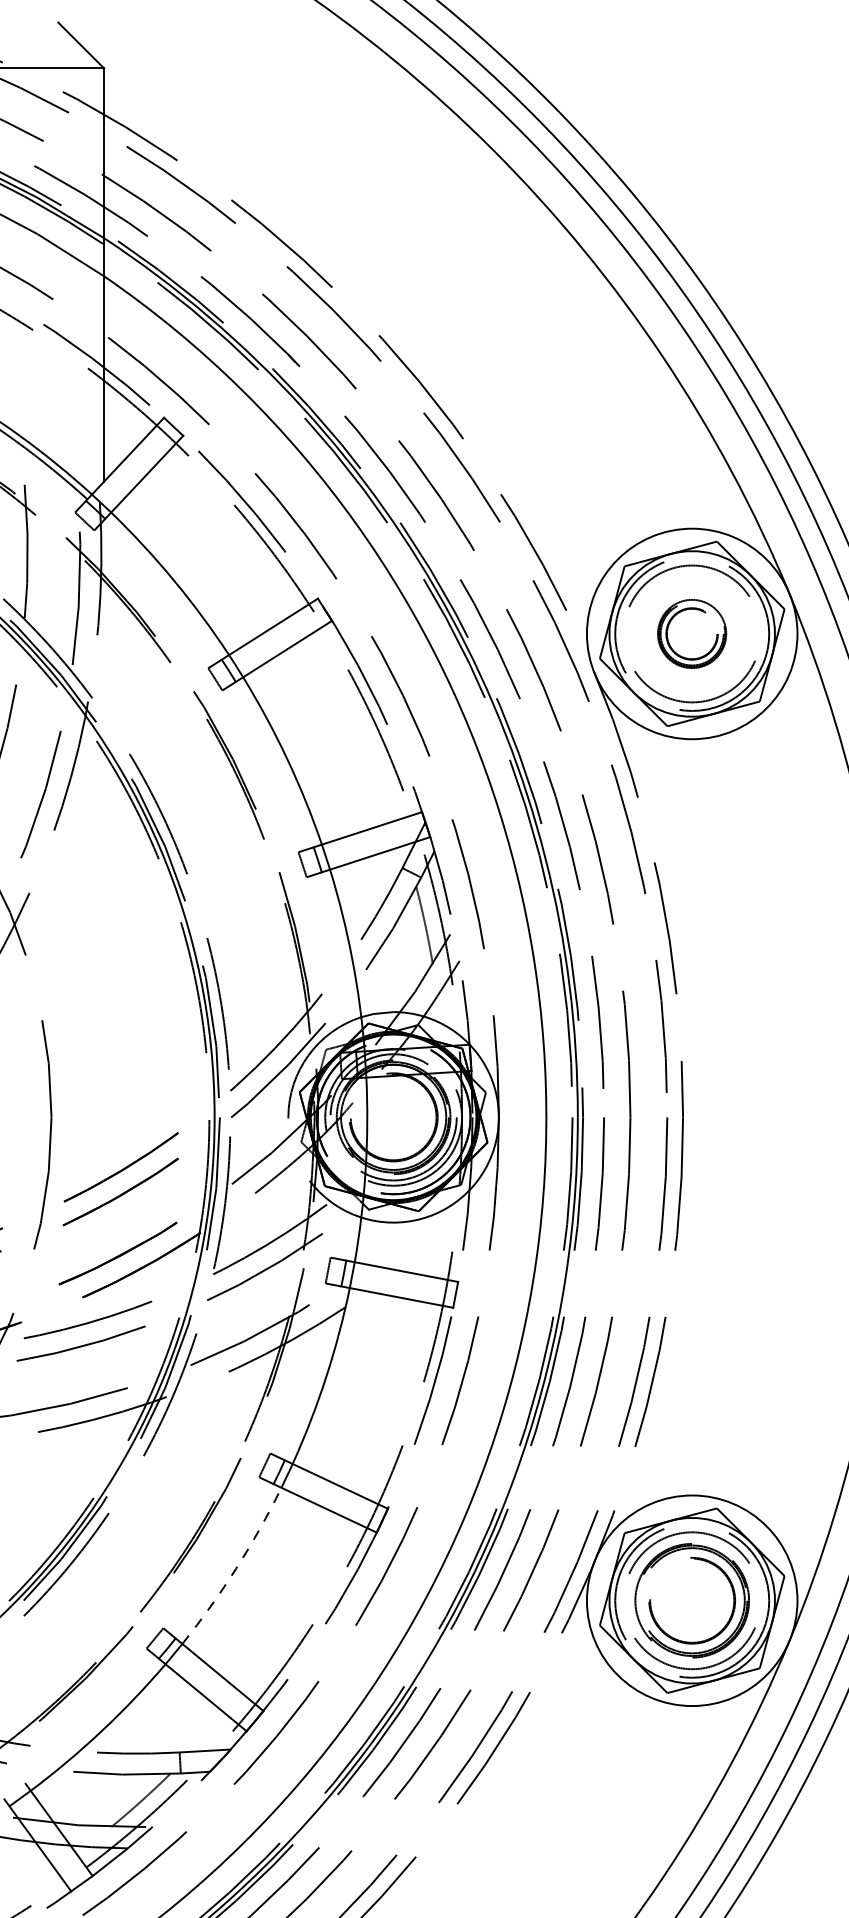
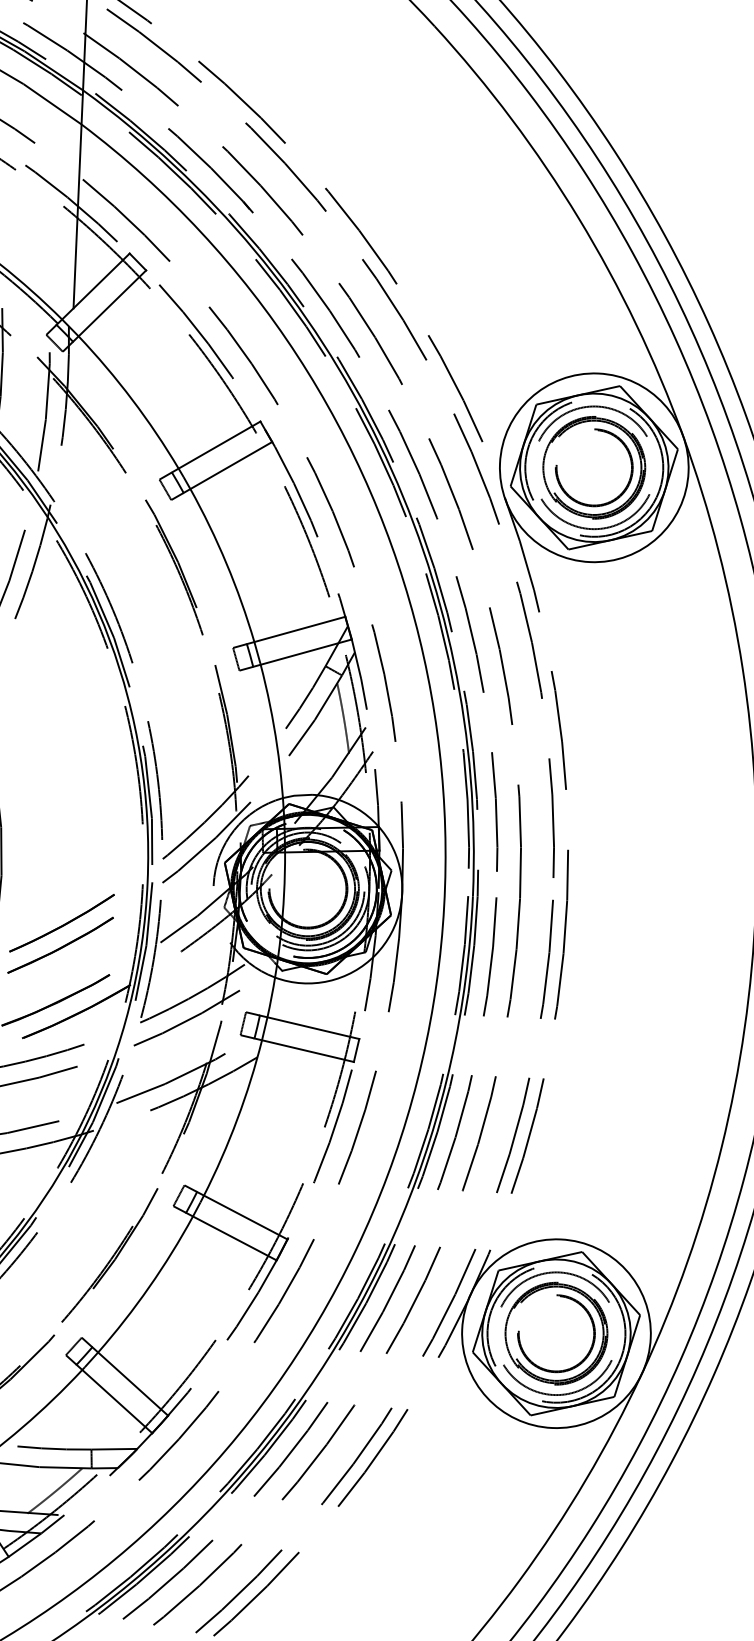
part: (691, 633) -> (593, 467), size x1.67
arc: (236, 1568) -> (149, 1287), dashed -> solid

